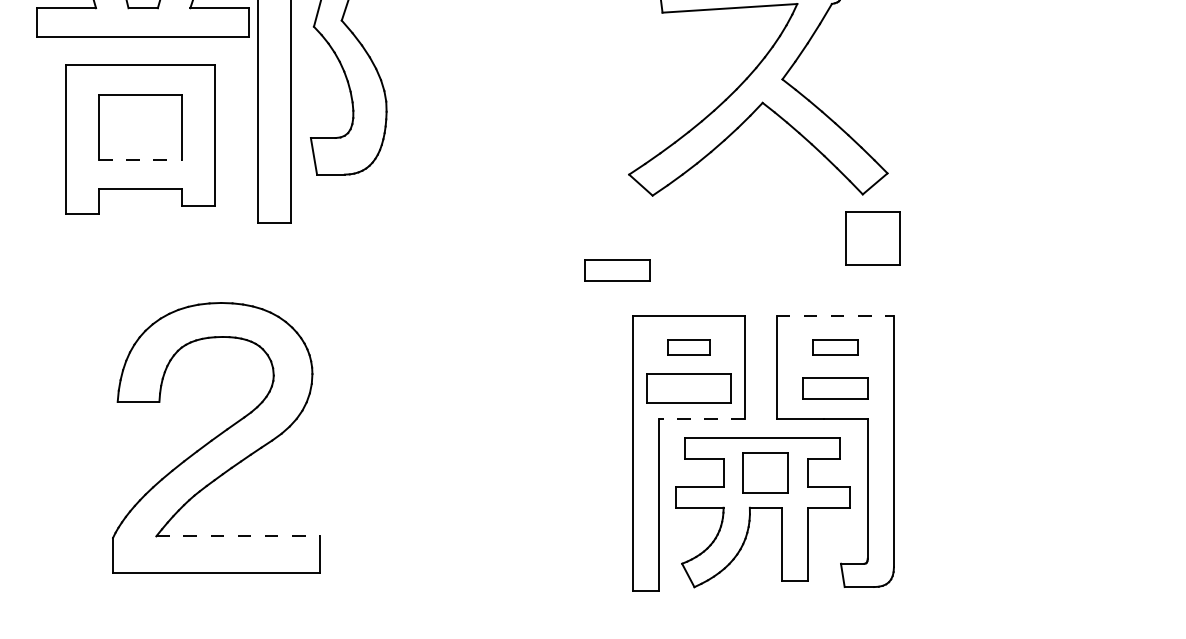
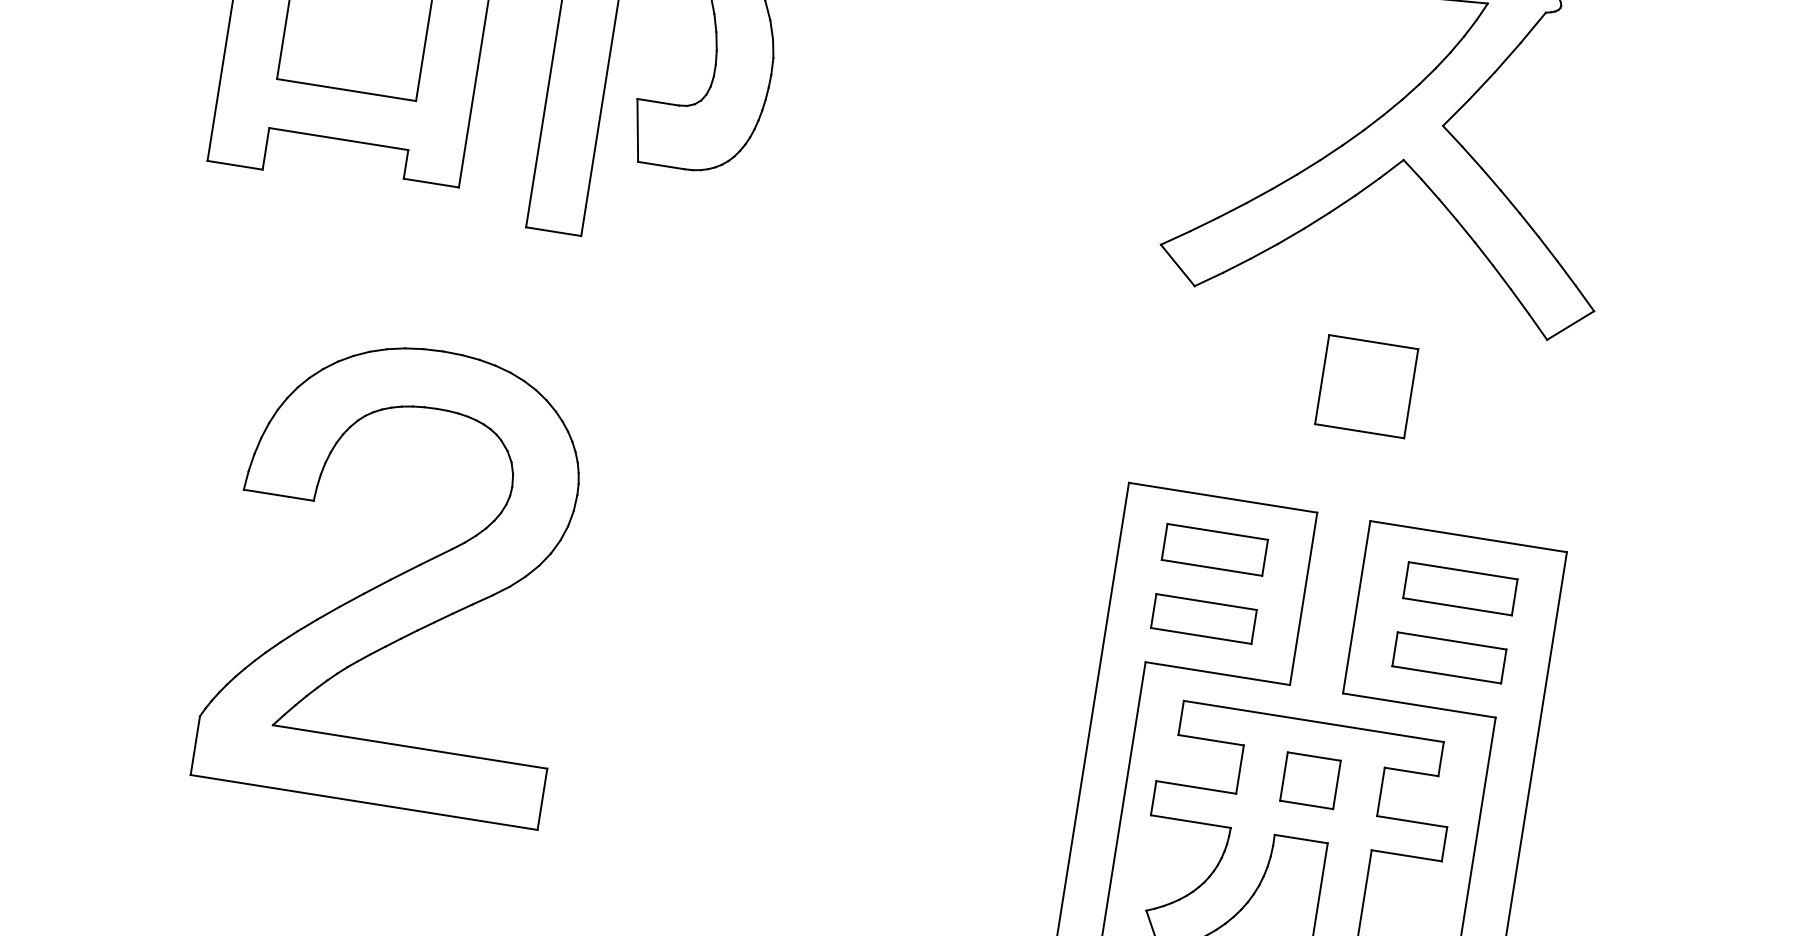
line: (141, 159) -> (348, 89), dashed -> solid
part: (872, 238) -> (1365, 386), moved
part: (617, 270) -> (1115, 402), removed
line: (835, 316) -> (1468, 537), dashed -> solid
part: (688, 347) -> (1214, 550), size x1.43
part: (835, 347) -> (1460, 589), size x1.43
part: (688, 388) -> (1203, 618), size x0.71
line: (701, 419) -> (1217, 674), dashed -> solid
part: (765, 472) -> (1310, 779), size x0.71
line: (238, 536) -> (410, 747), dashed -> solid

